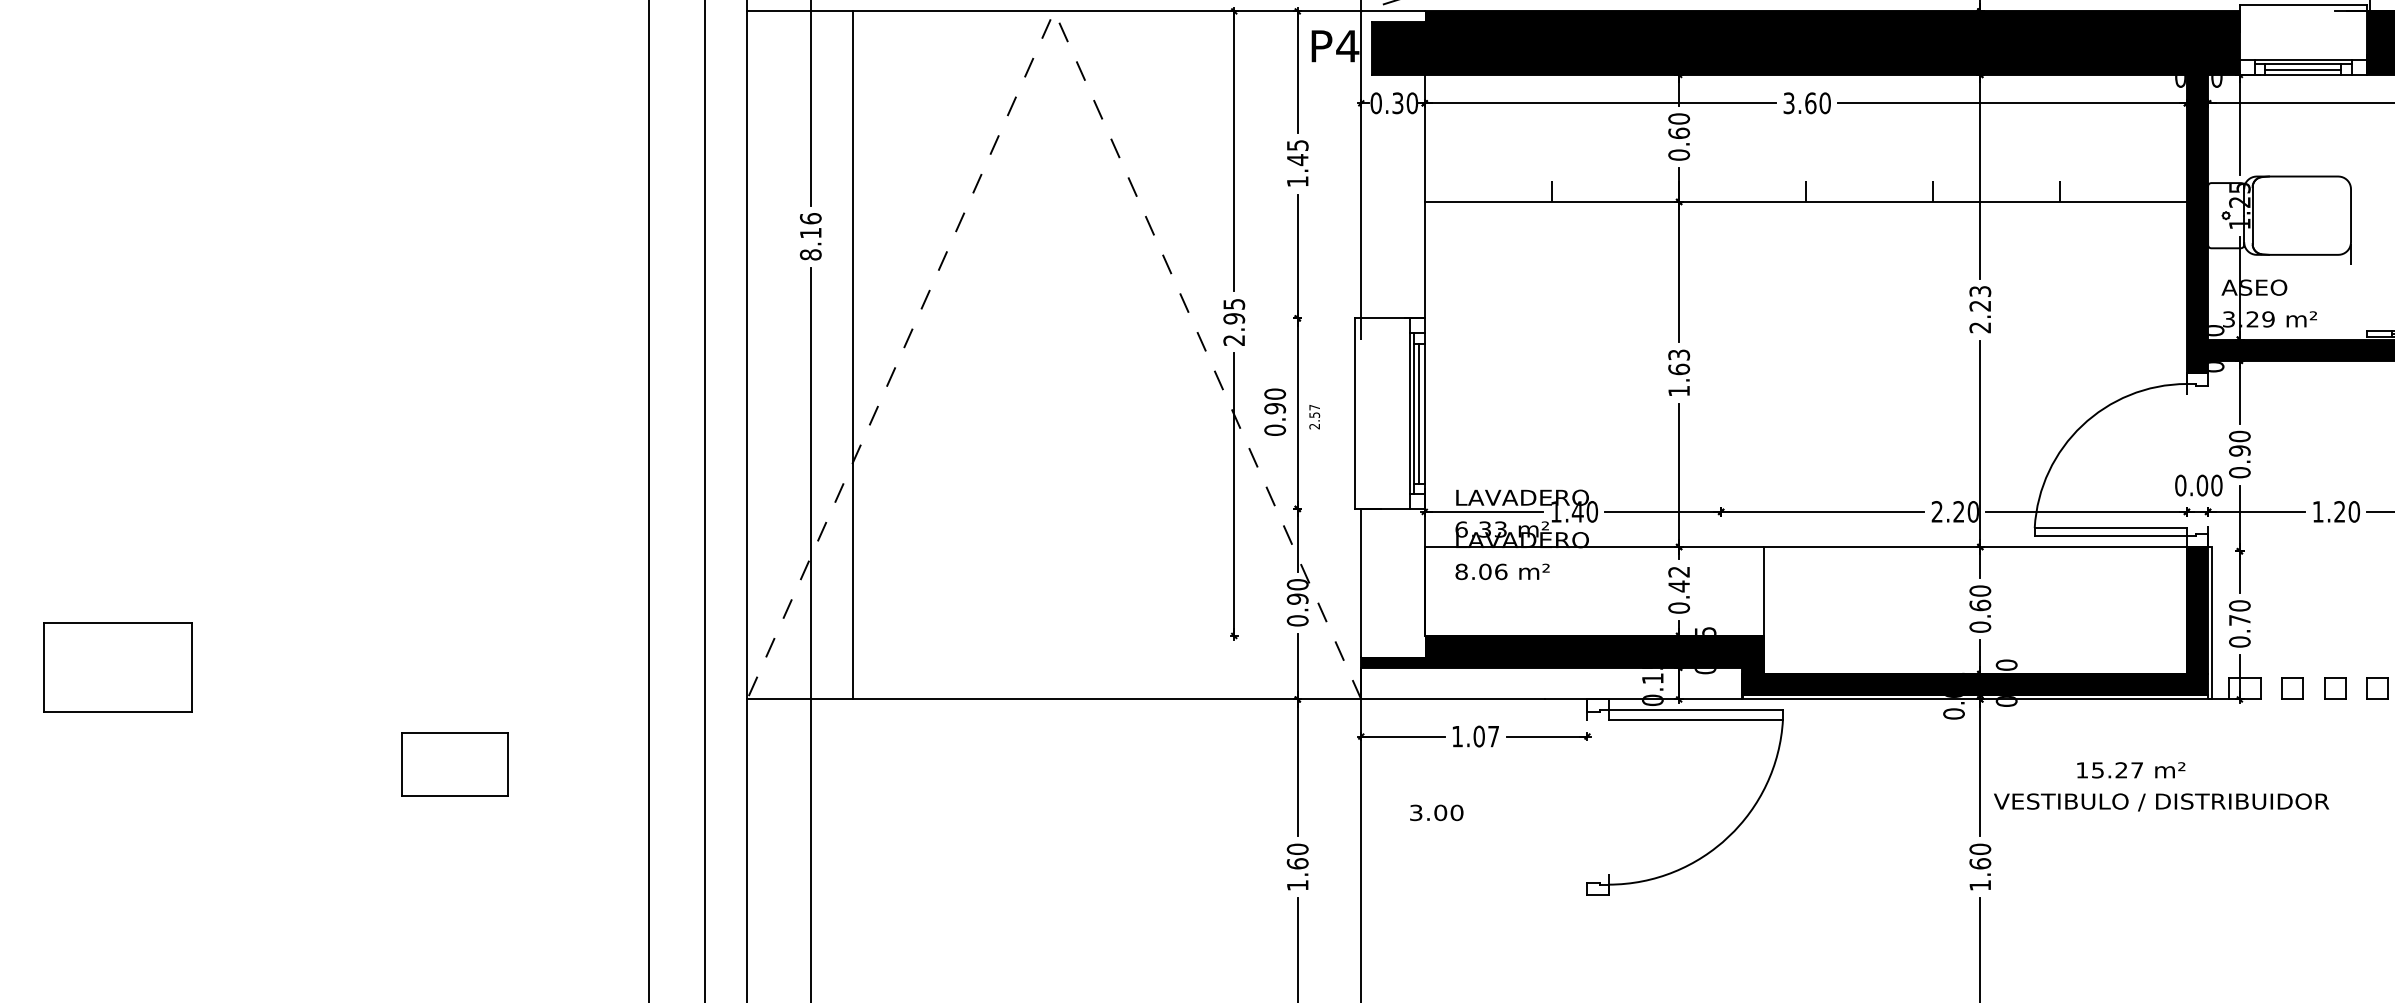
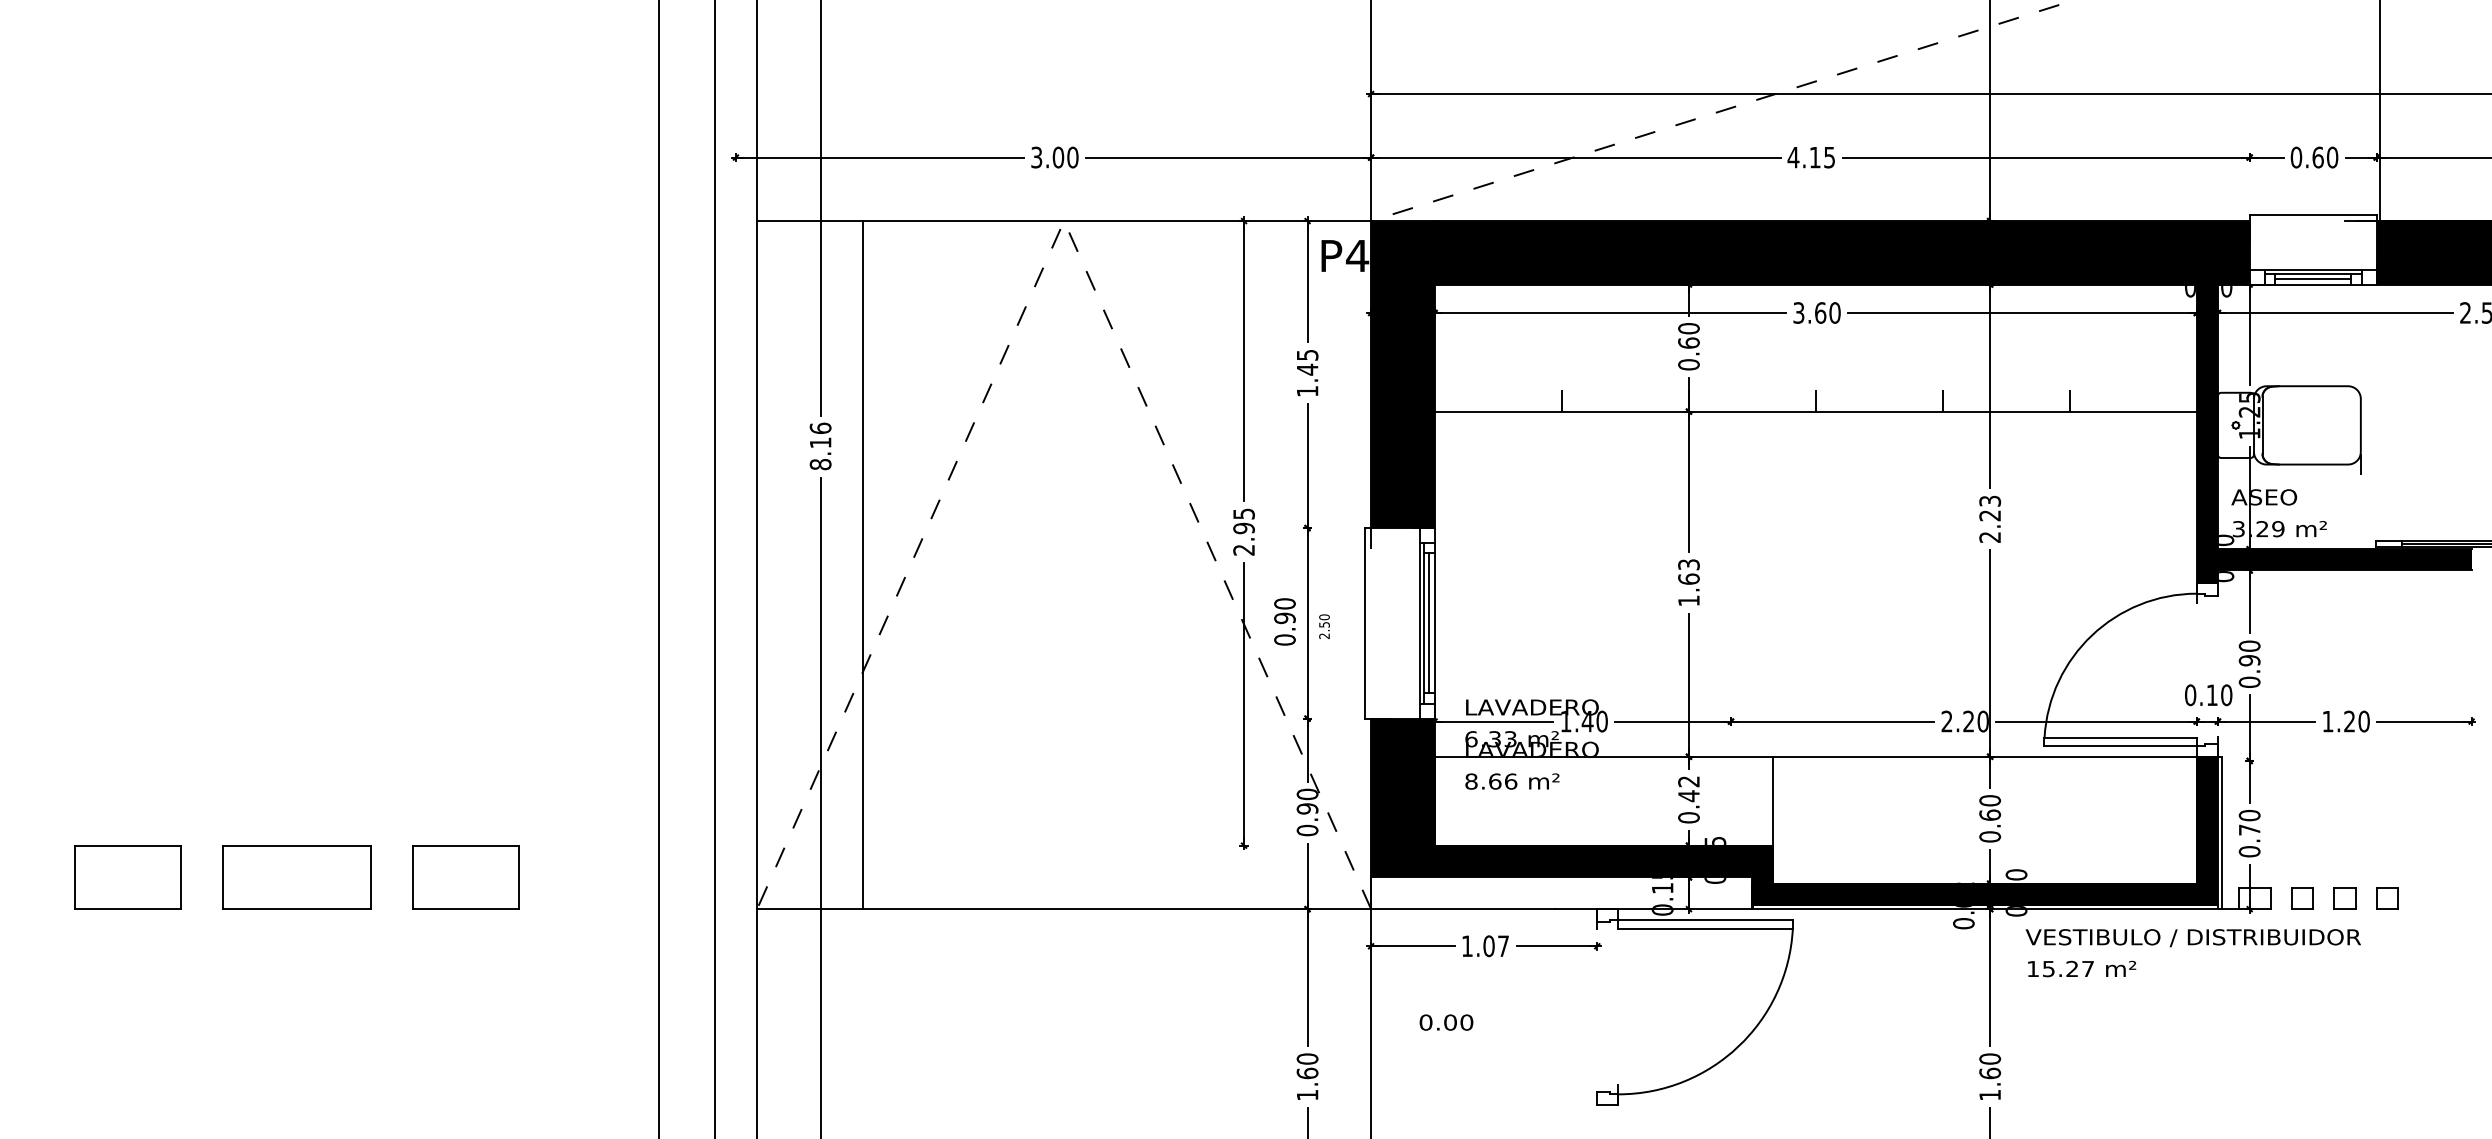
fill: (1392, 164) -> (1402, 374), added
text: (1314, 407) -> (1324, 617), 2.57 -> 2.50
text: (2201, 485) -> (2211, 695), 0.00 -> 0.10
text: (1485, 571) -> (1495, 781), 8.06 -> 8.66
fill: (1392, 582) -> (1402, 792), added
part: (117, 667) -> (127, 877), size x0.71
part: (286, 667) -> (296, 877), added
part: (453, 764) -> (465, 877), moved
text: (2131, 769) -> (2082, 968), moved
text: (2160, 802) -> (2192, 938), moved
text: (1415, 812) -> (1425, 1022), 3.00 -> 0.00

